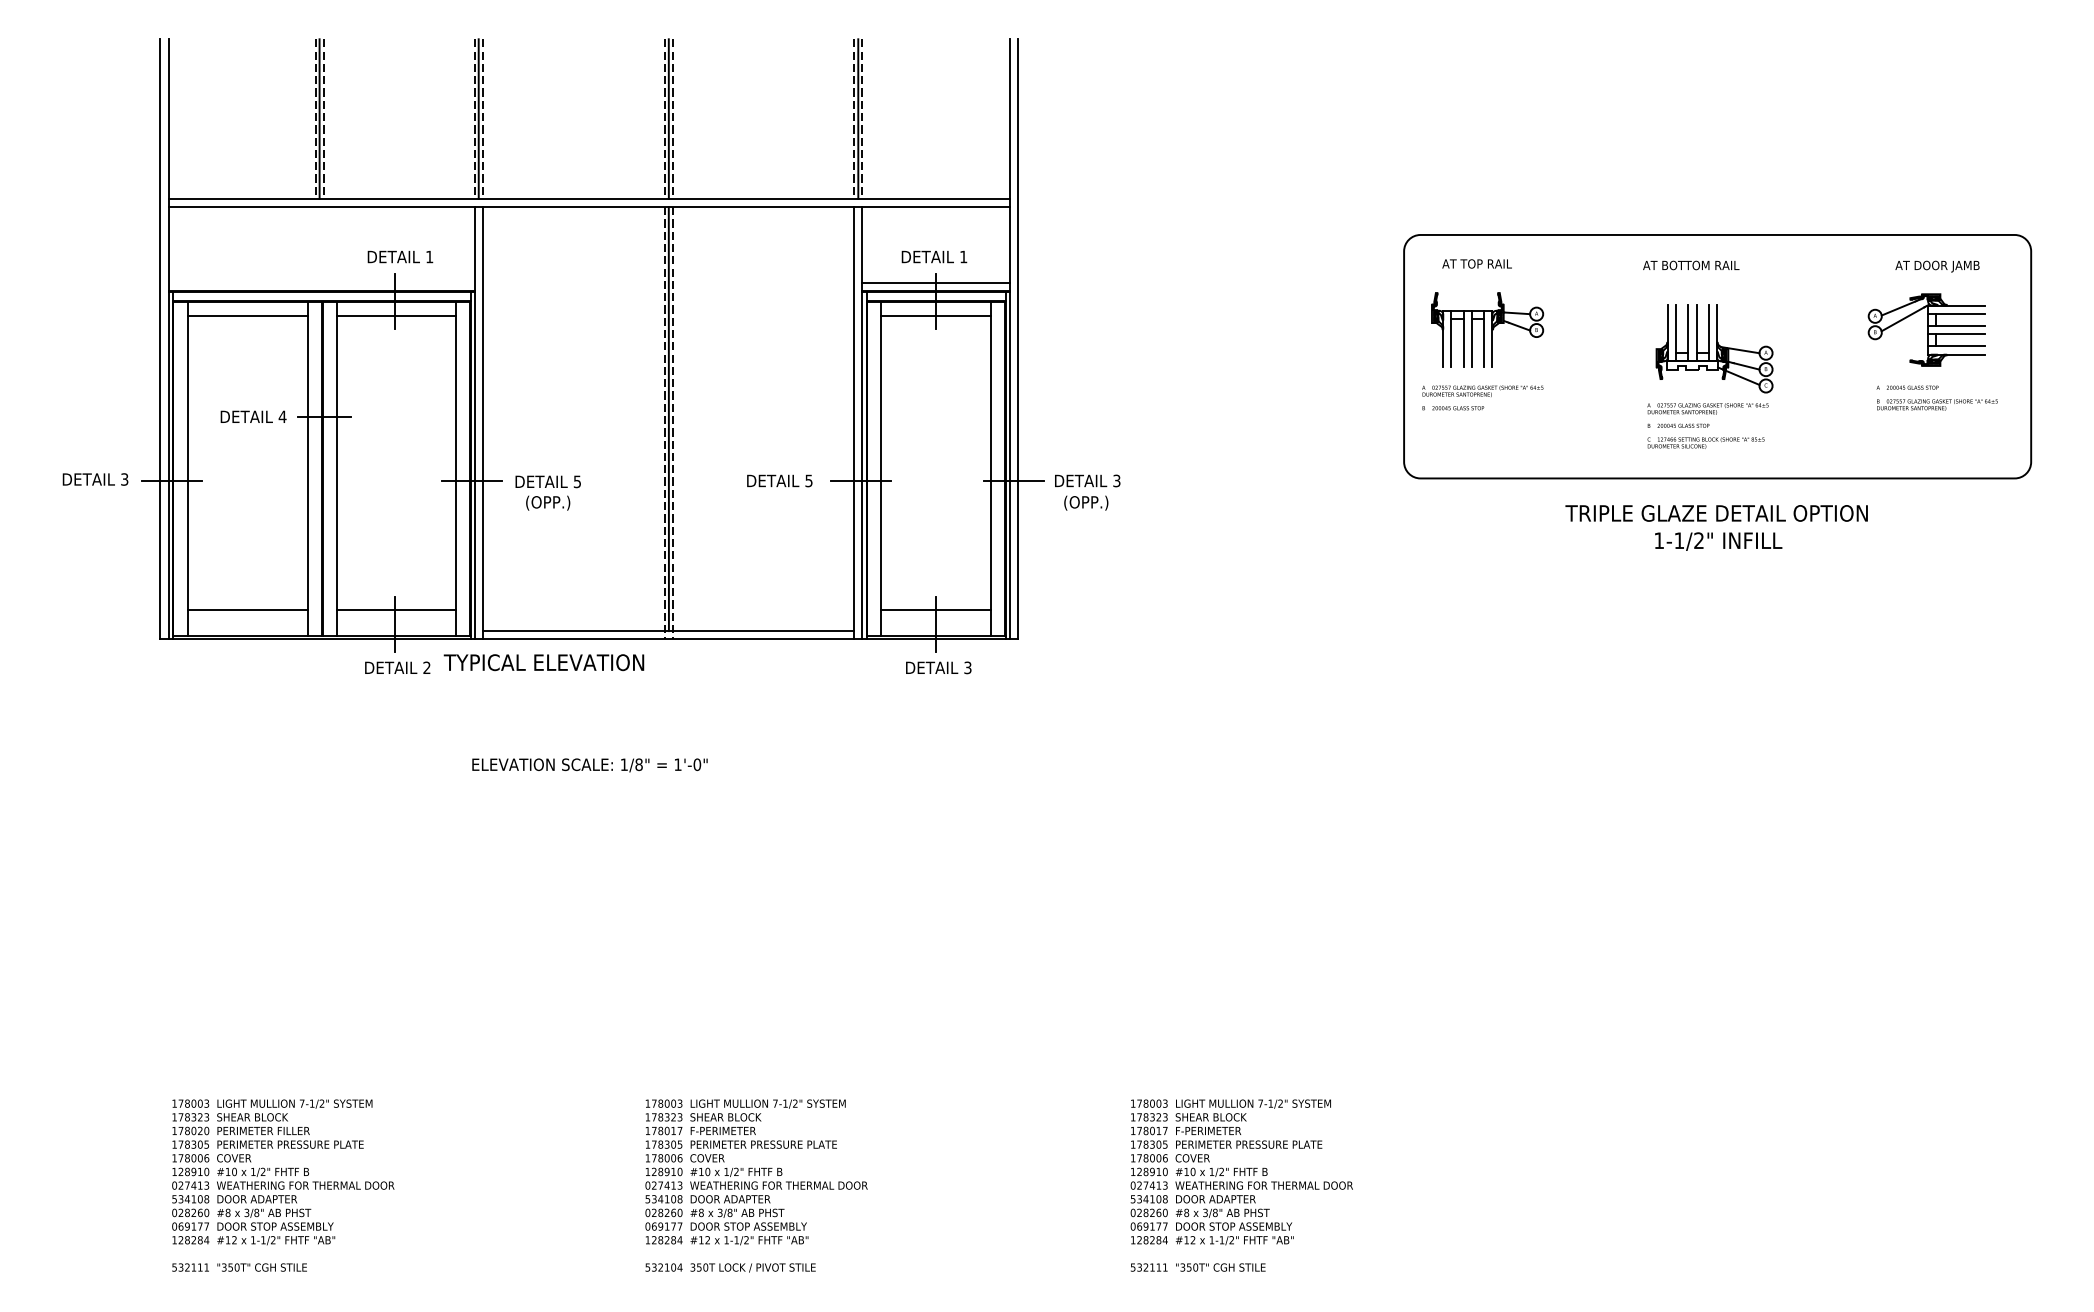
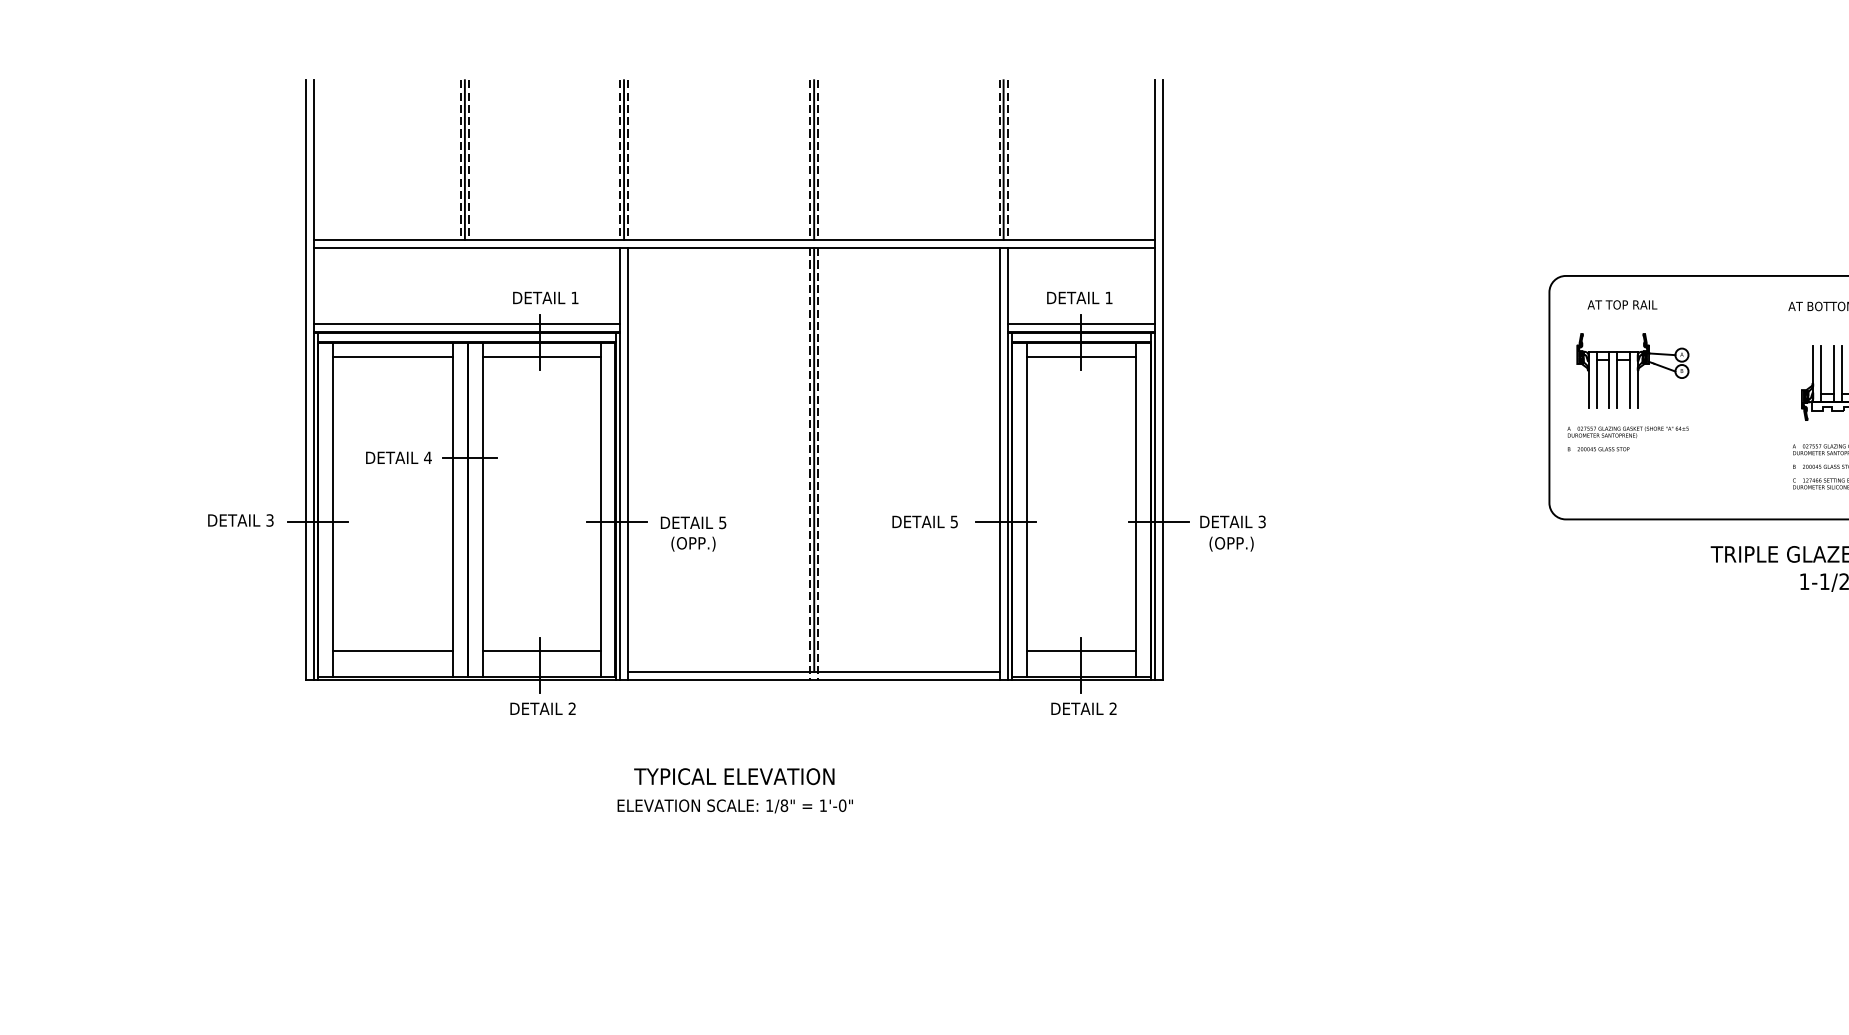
line: (321, 283) -> (466, 324), added
text: (543, 662) -> (733, 776), moved
text: (967, 668) -> (1112, 709), 3 -> 2

